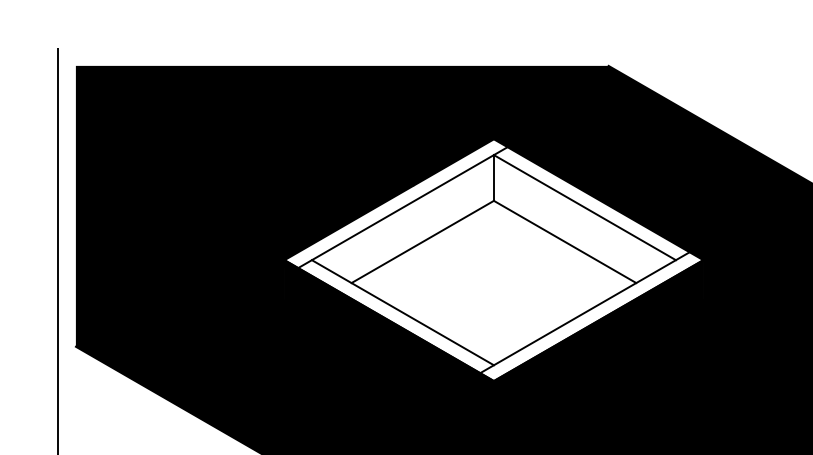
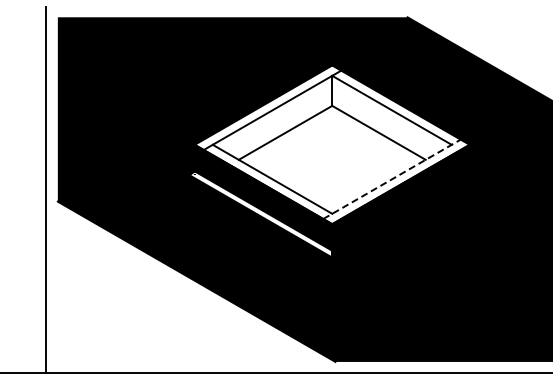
line: (585, 312) -> (392, 179), solid -> dashed
fill: (384, 366) -> (260, 214), removed

